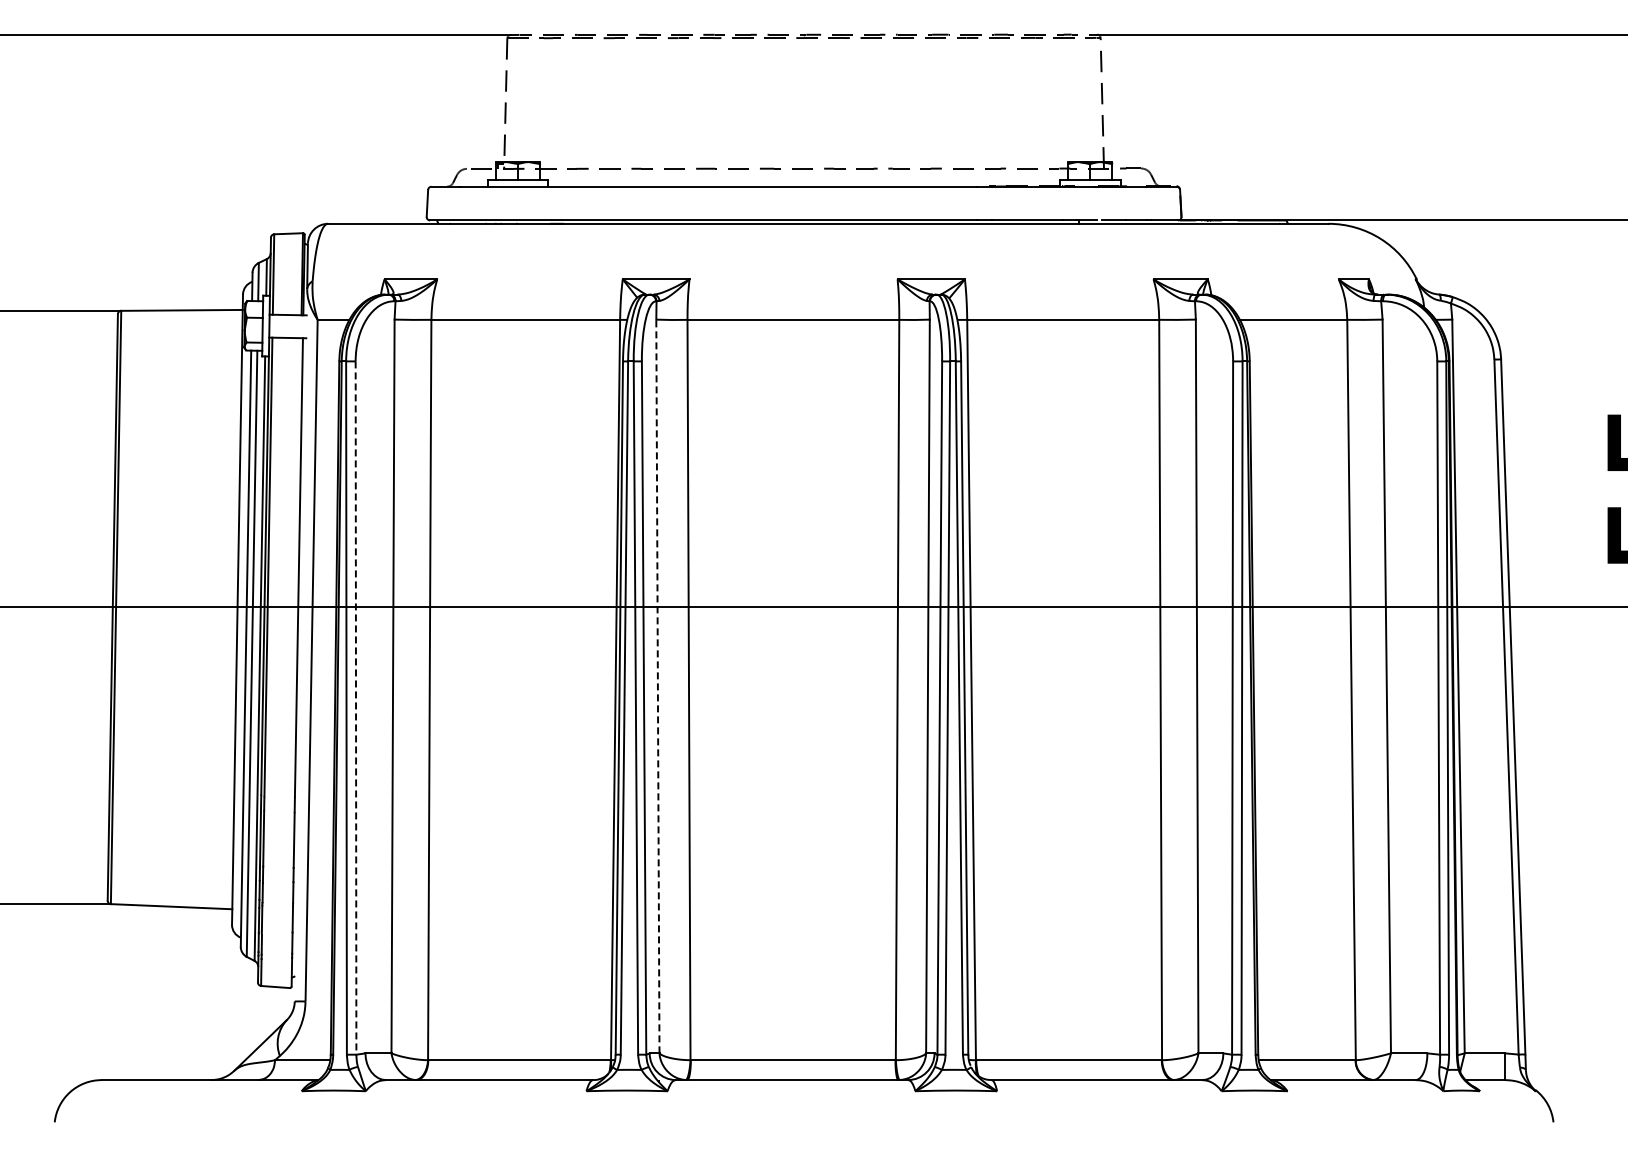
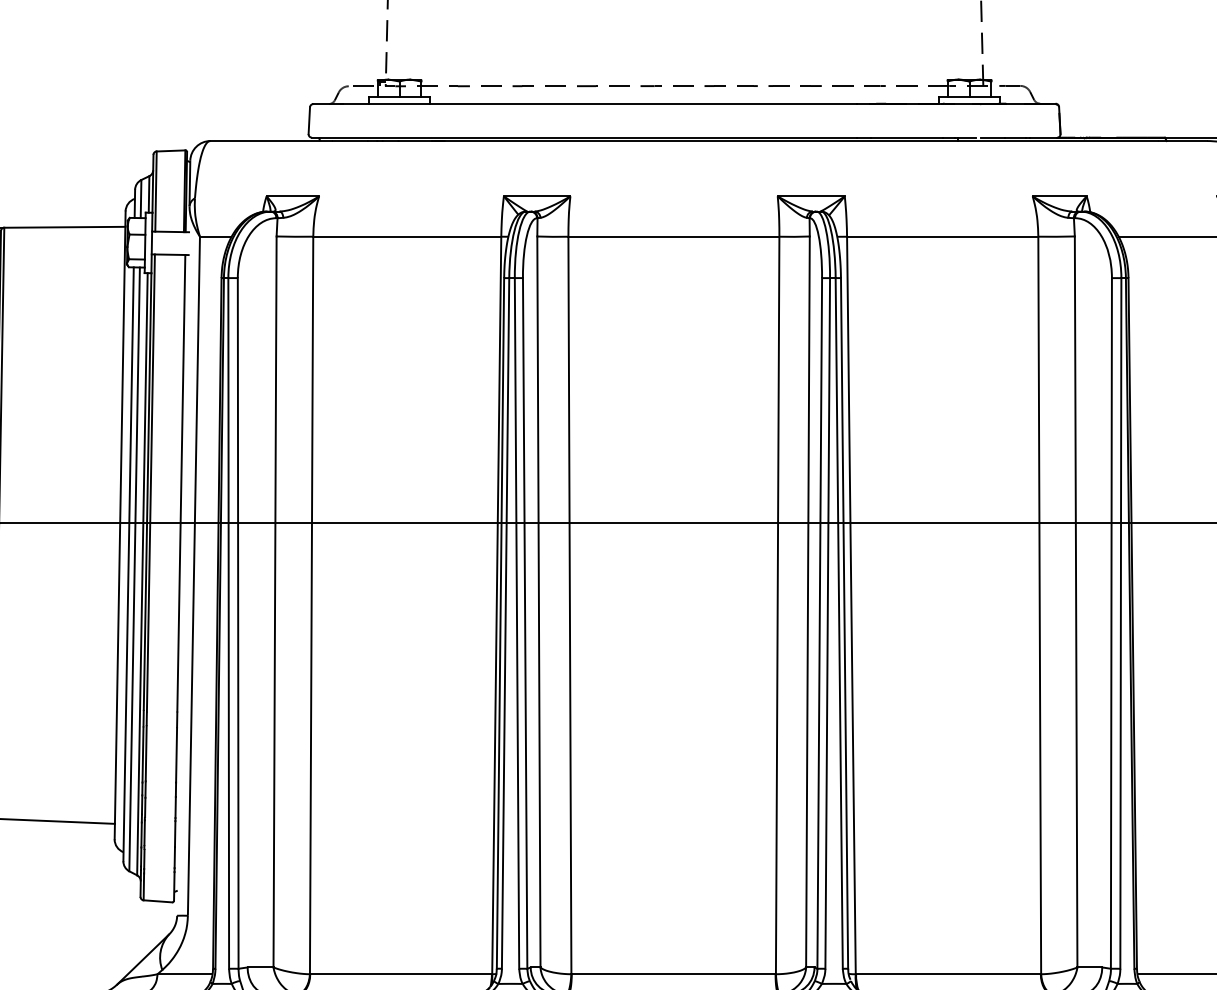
line: (657, 686) -> (538, 601), dashed -> solid
line: (356, 708) -> (238, 623), dashed -> solid

